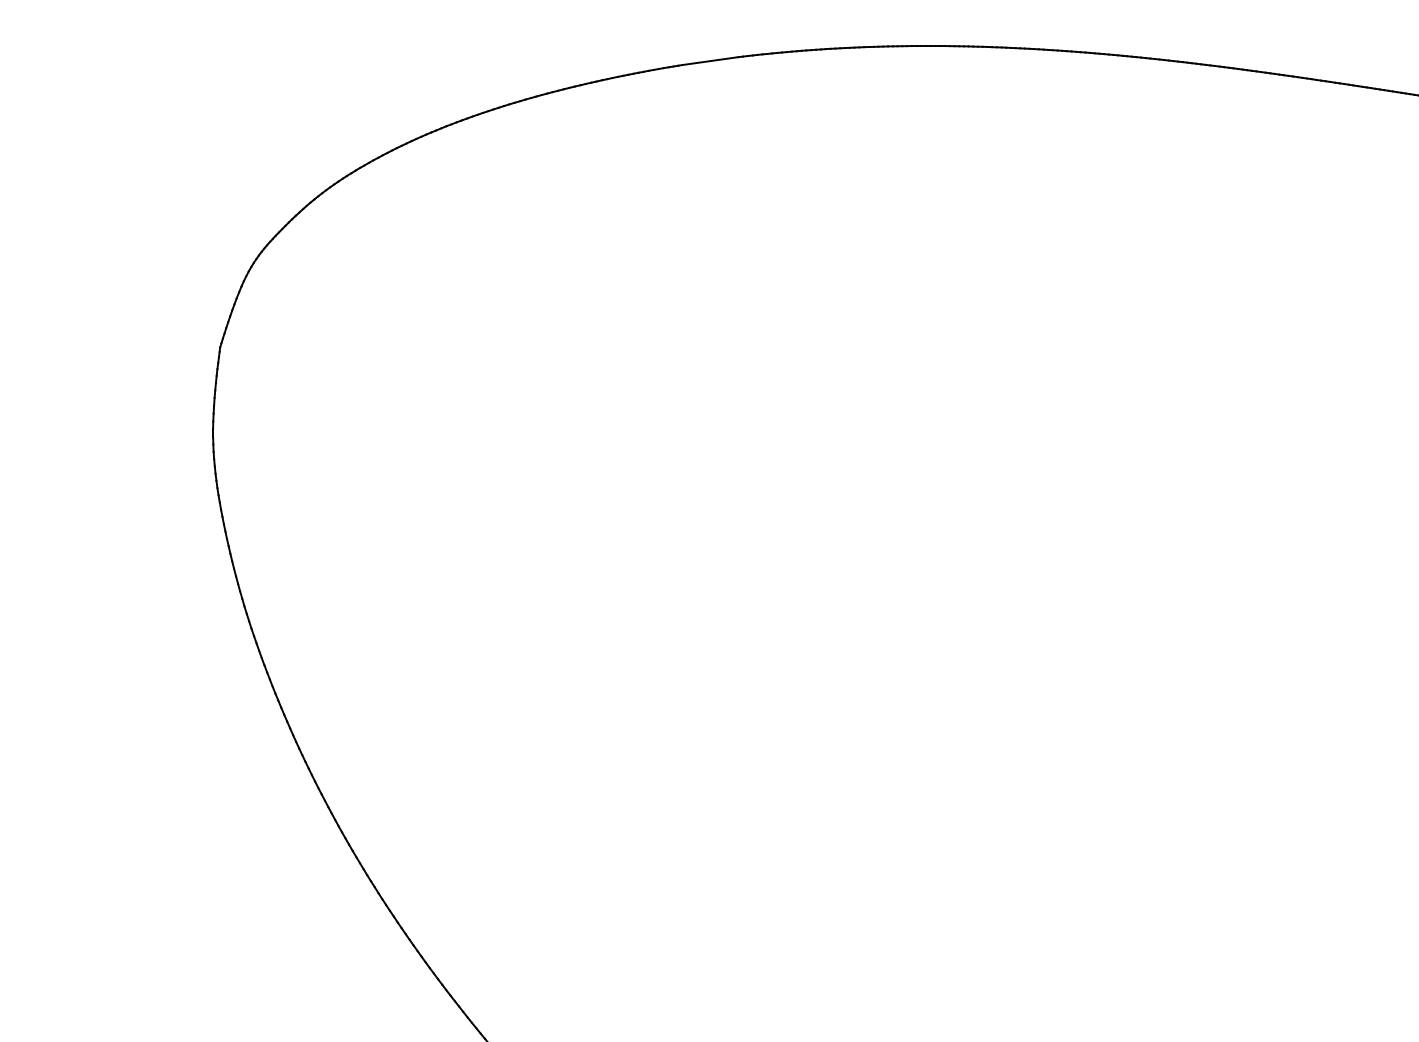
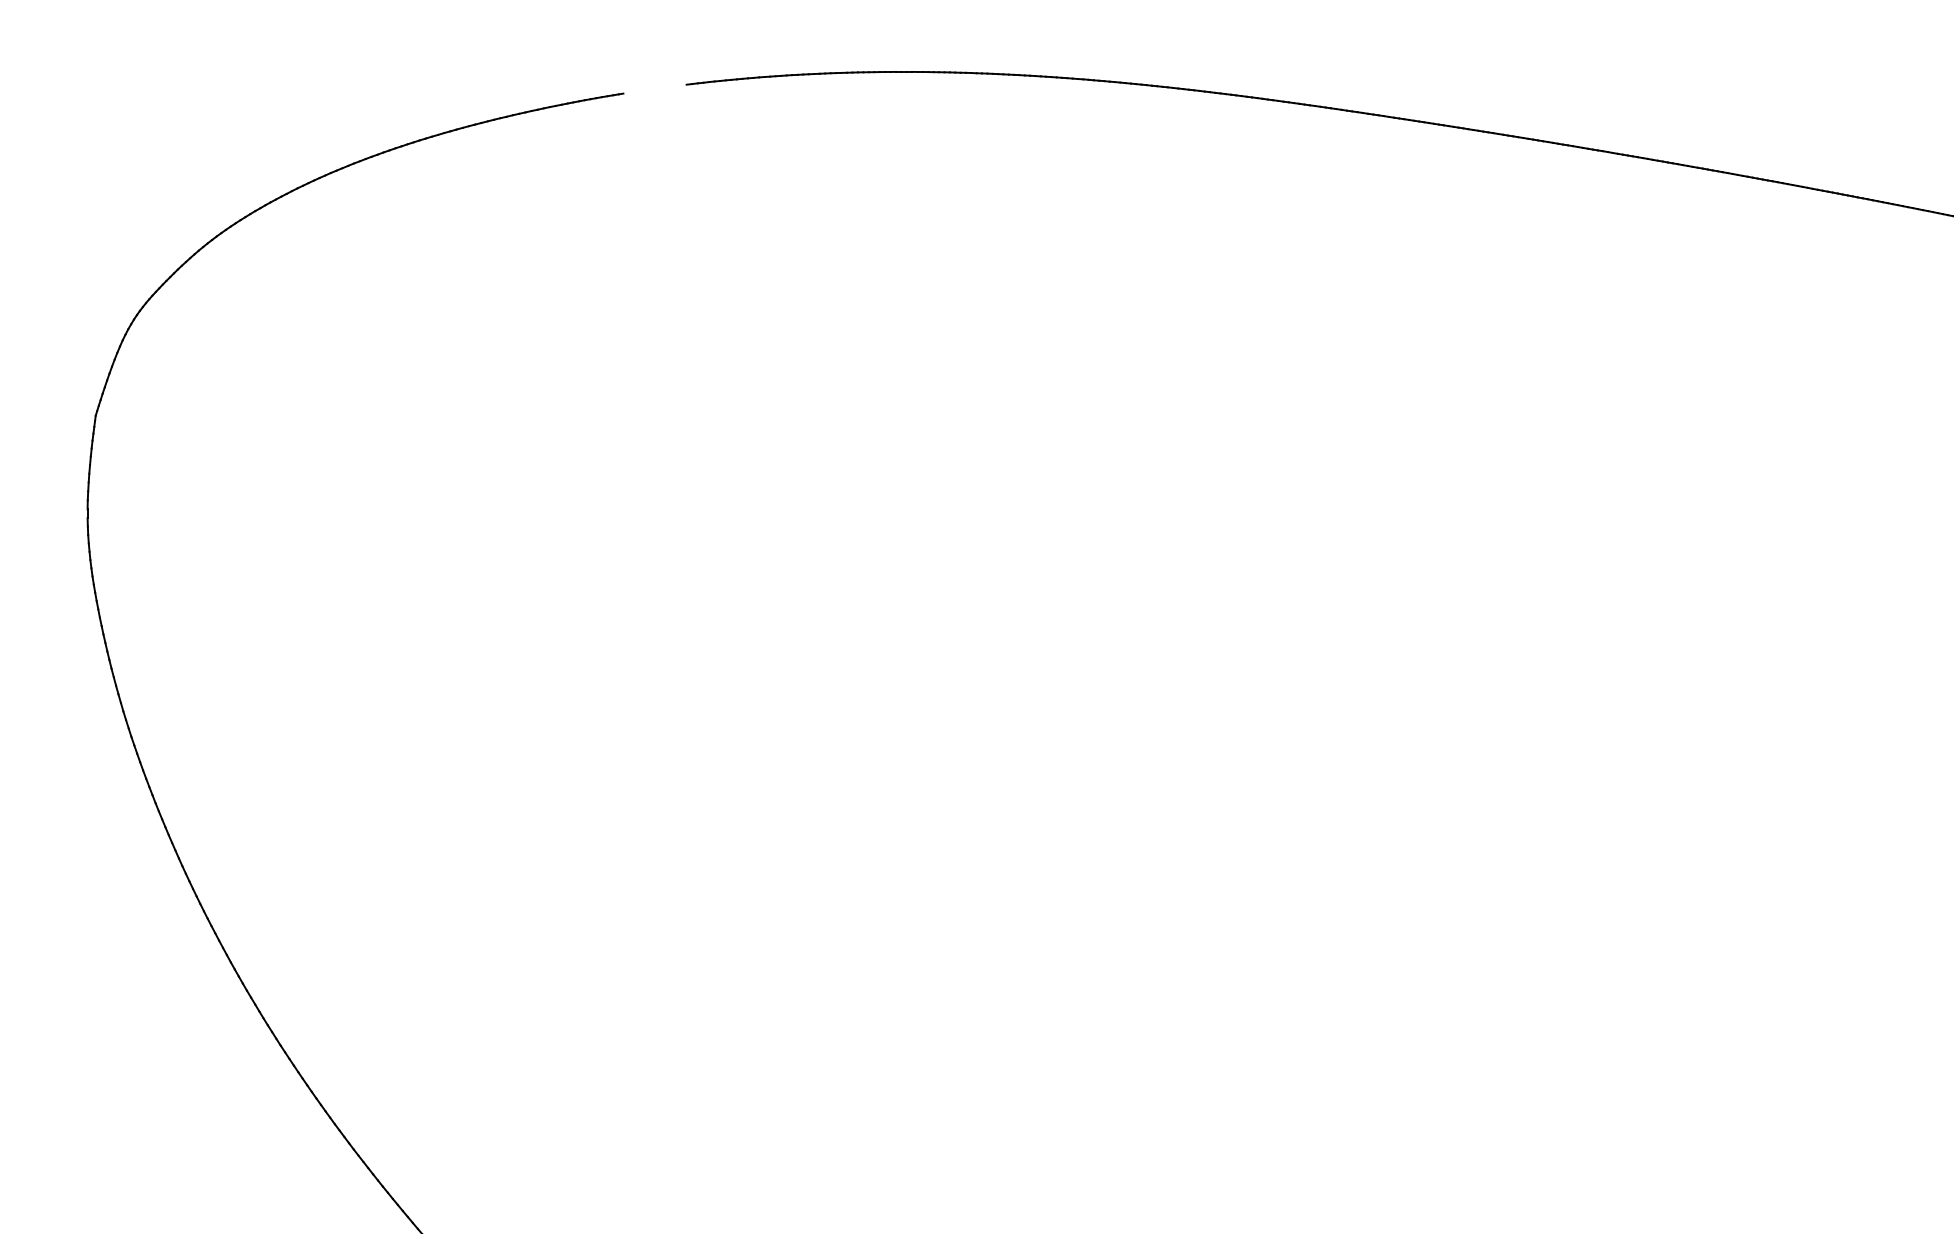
line: (709, 60) -> (654, 88), removed

